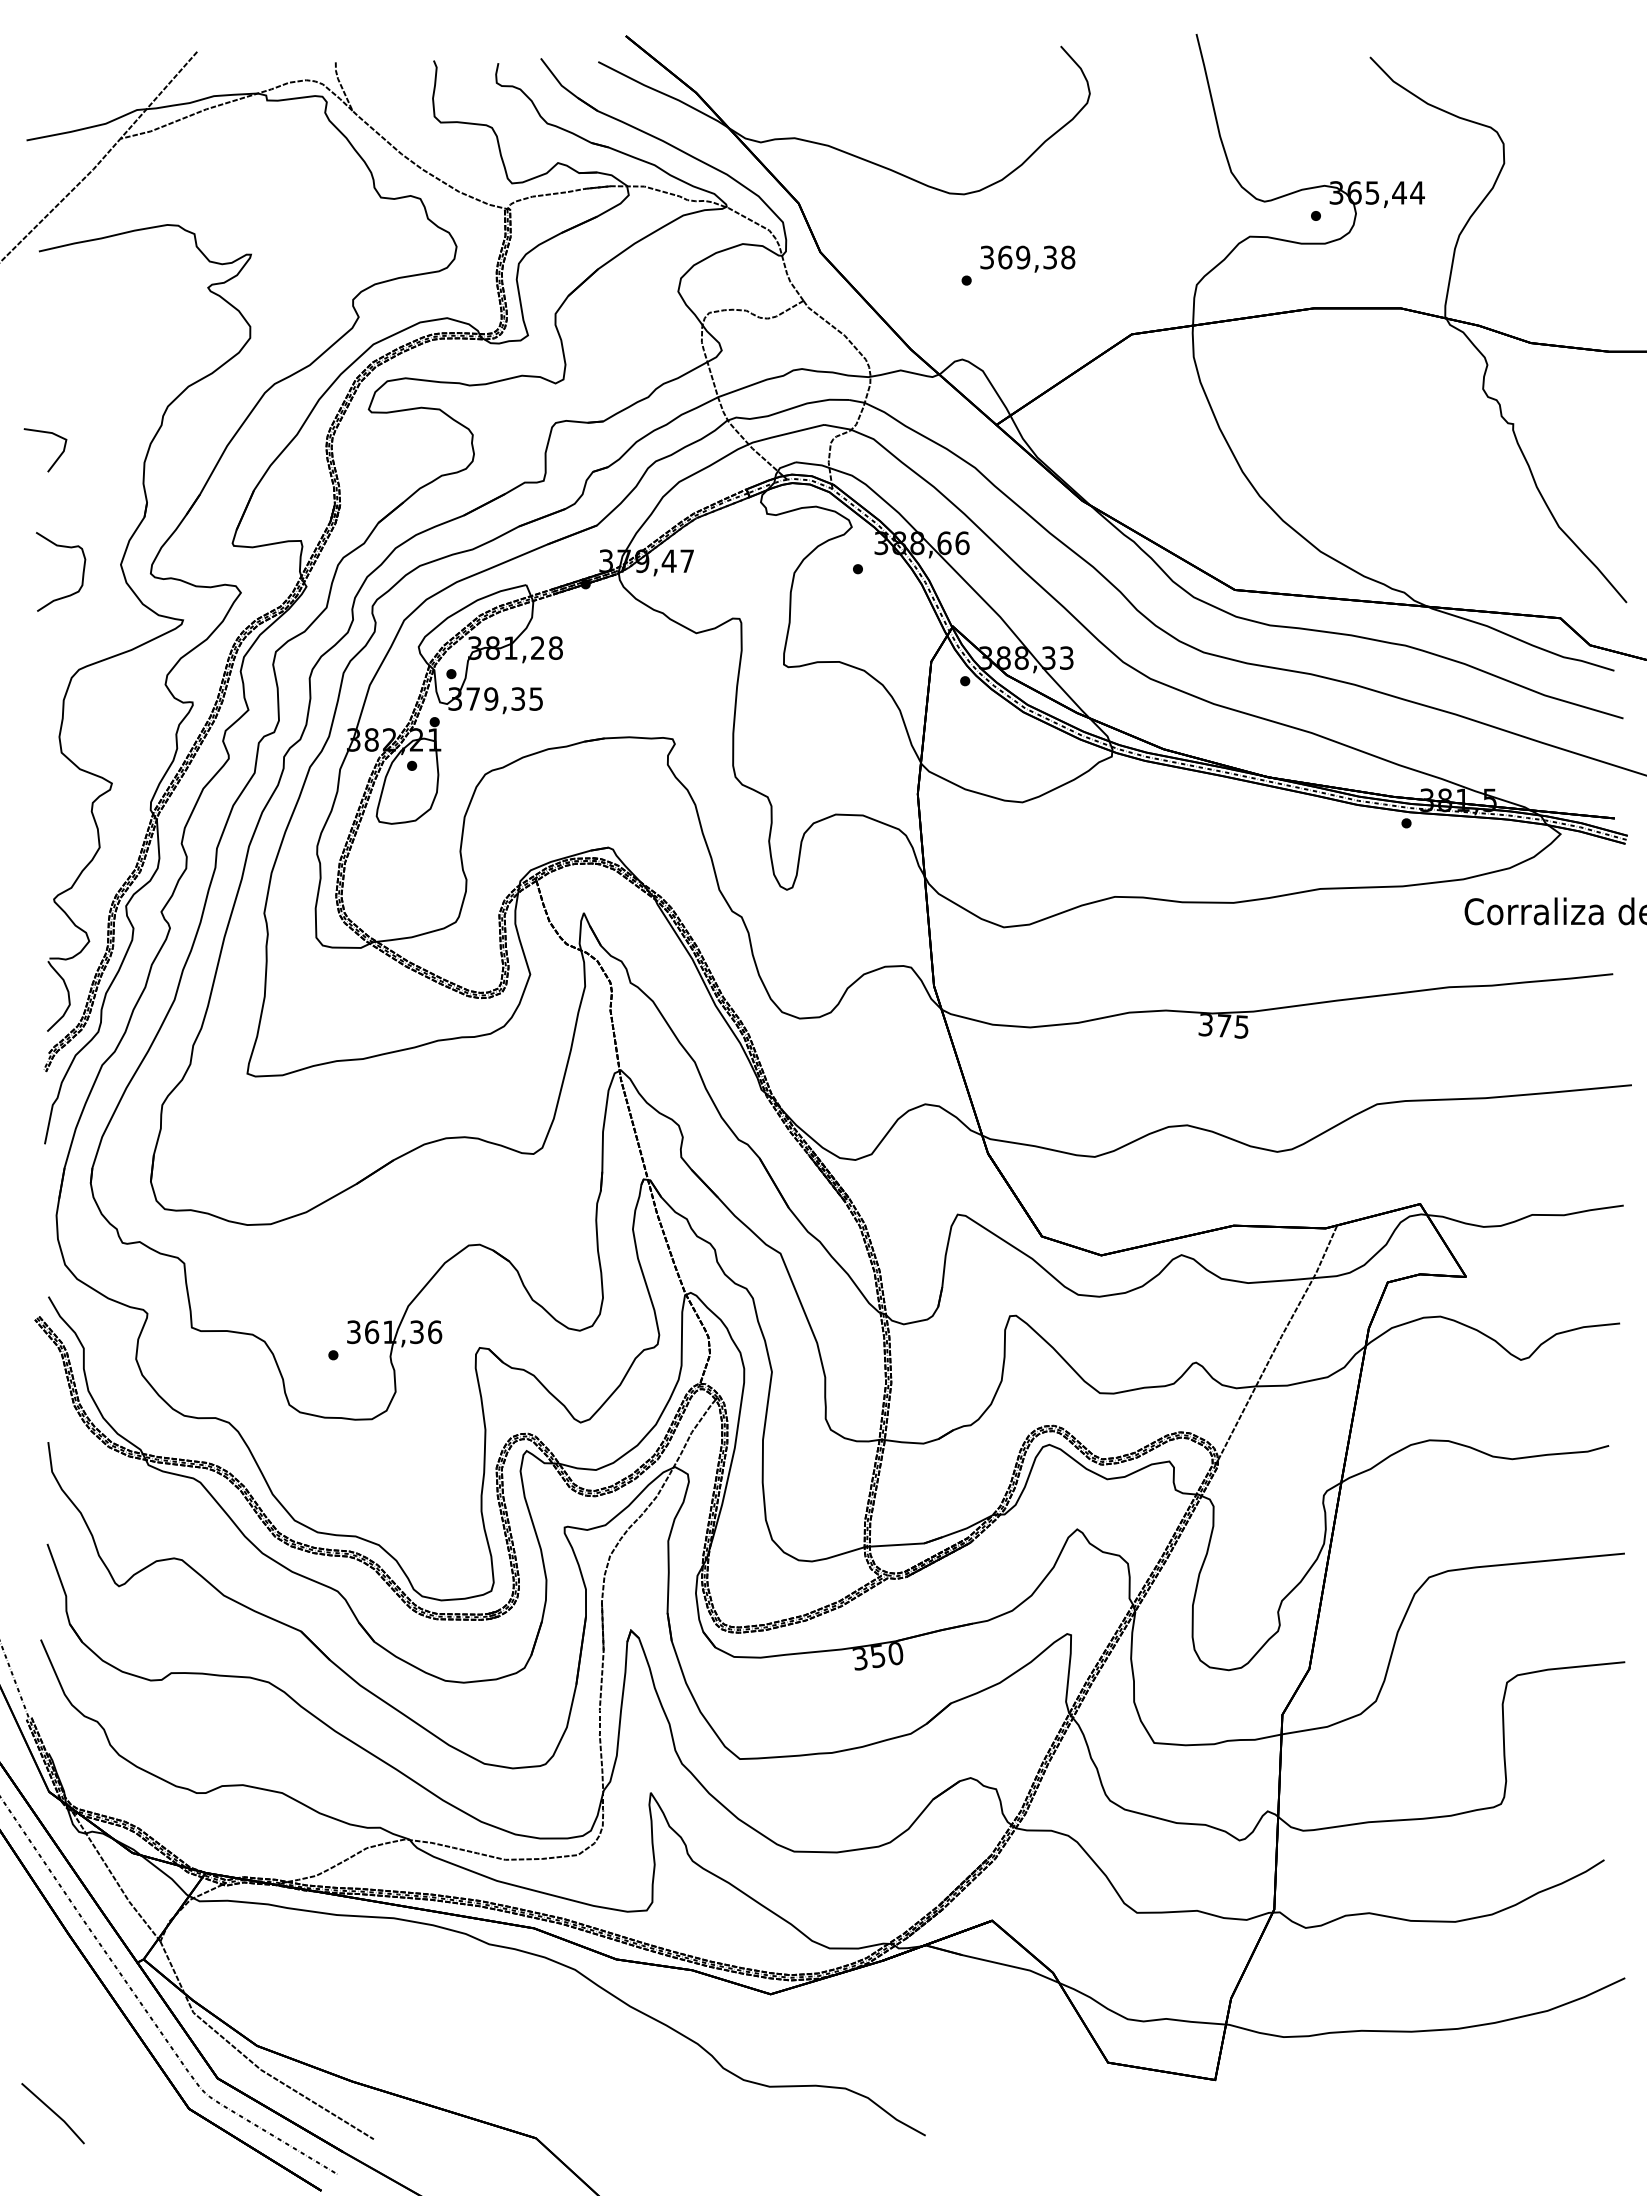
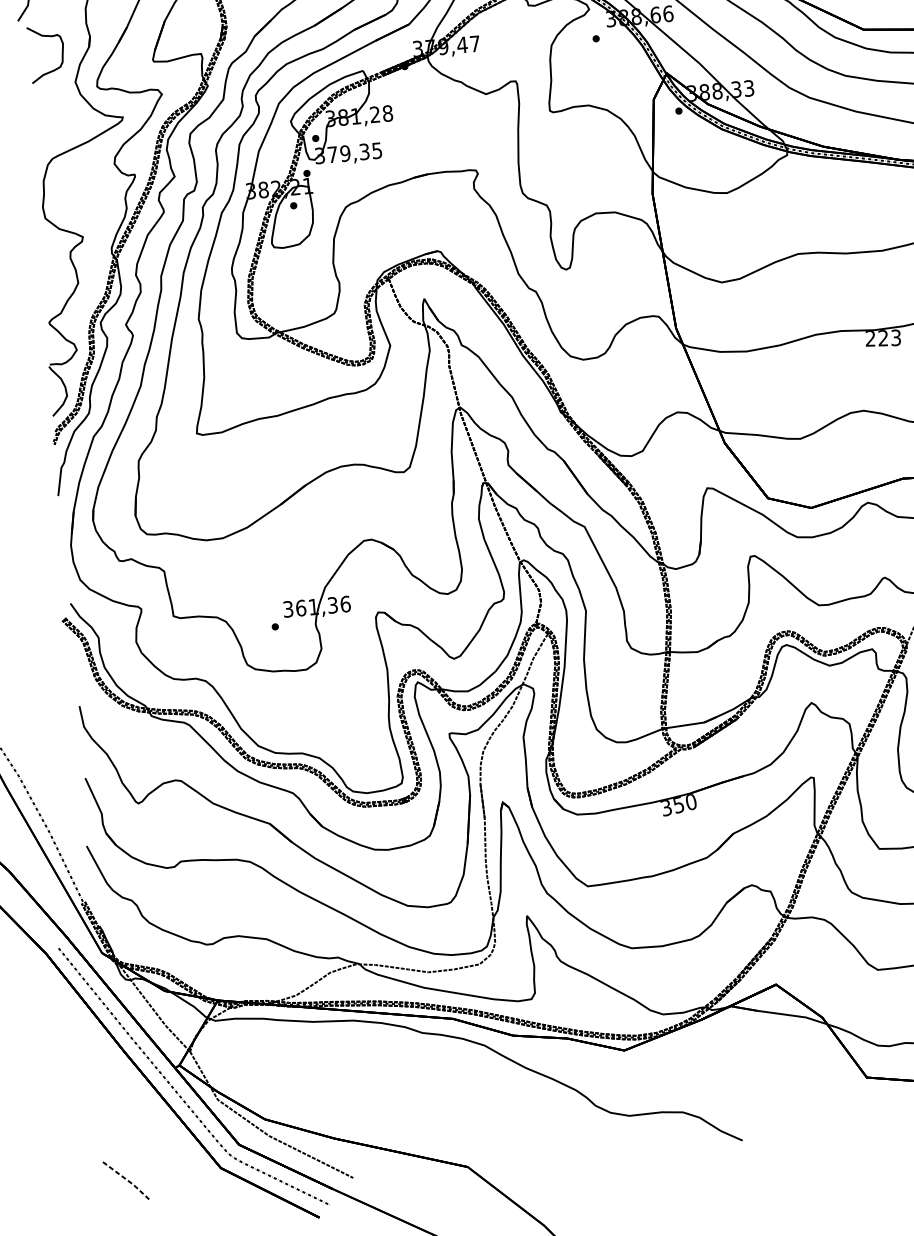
curve: (82, 571) -> (61, 52), moved
text: (1223, 1026) -> (883, 338), 375 -> 223
line: (54, 2112) -> (126, 1179), solid -> dashed

